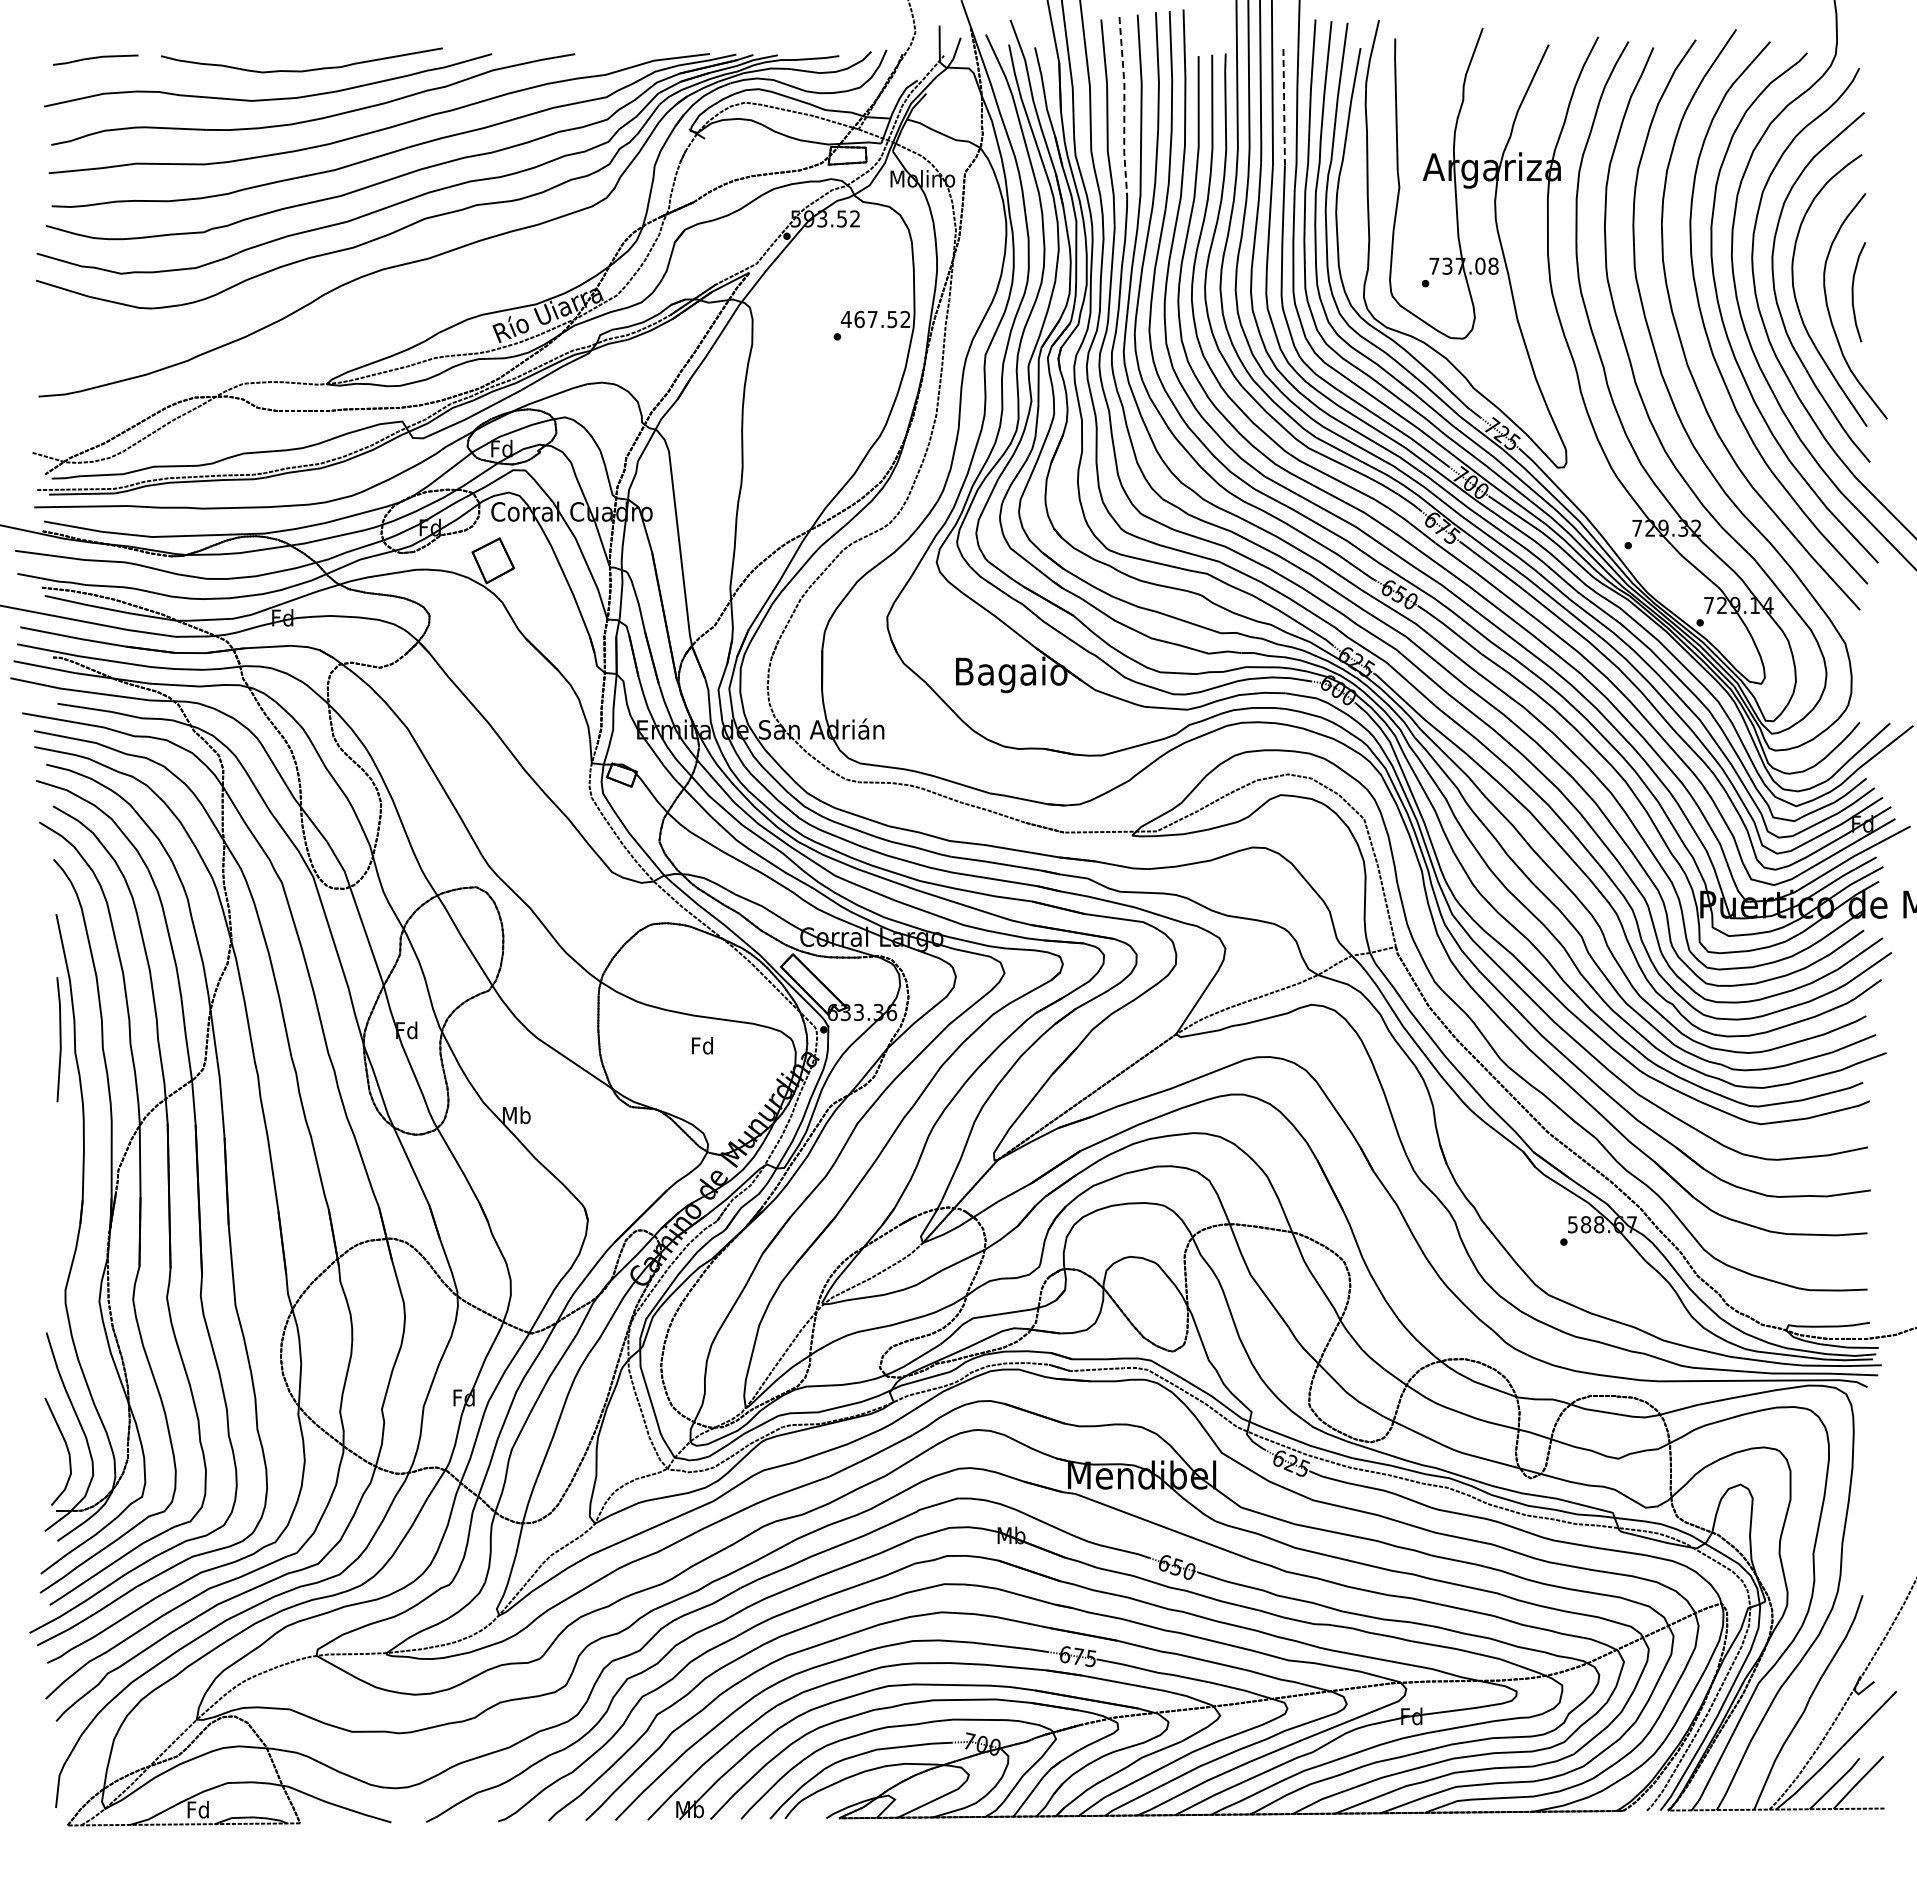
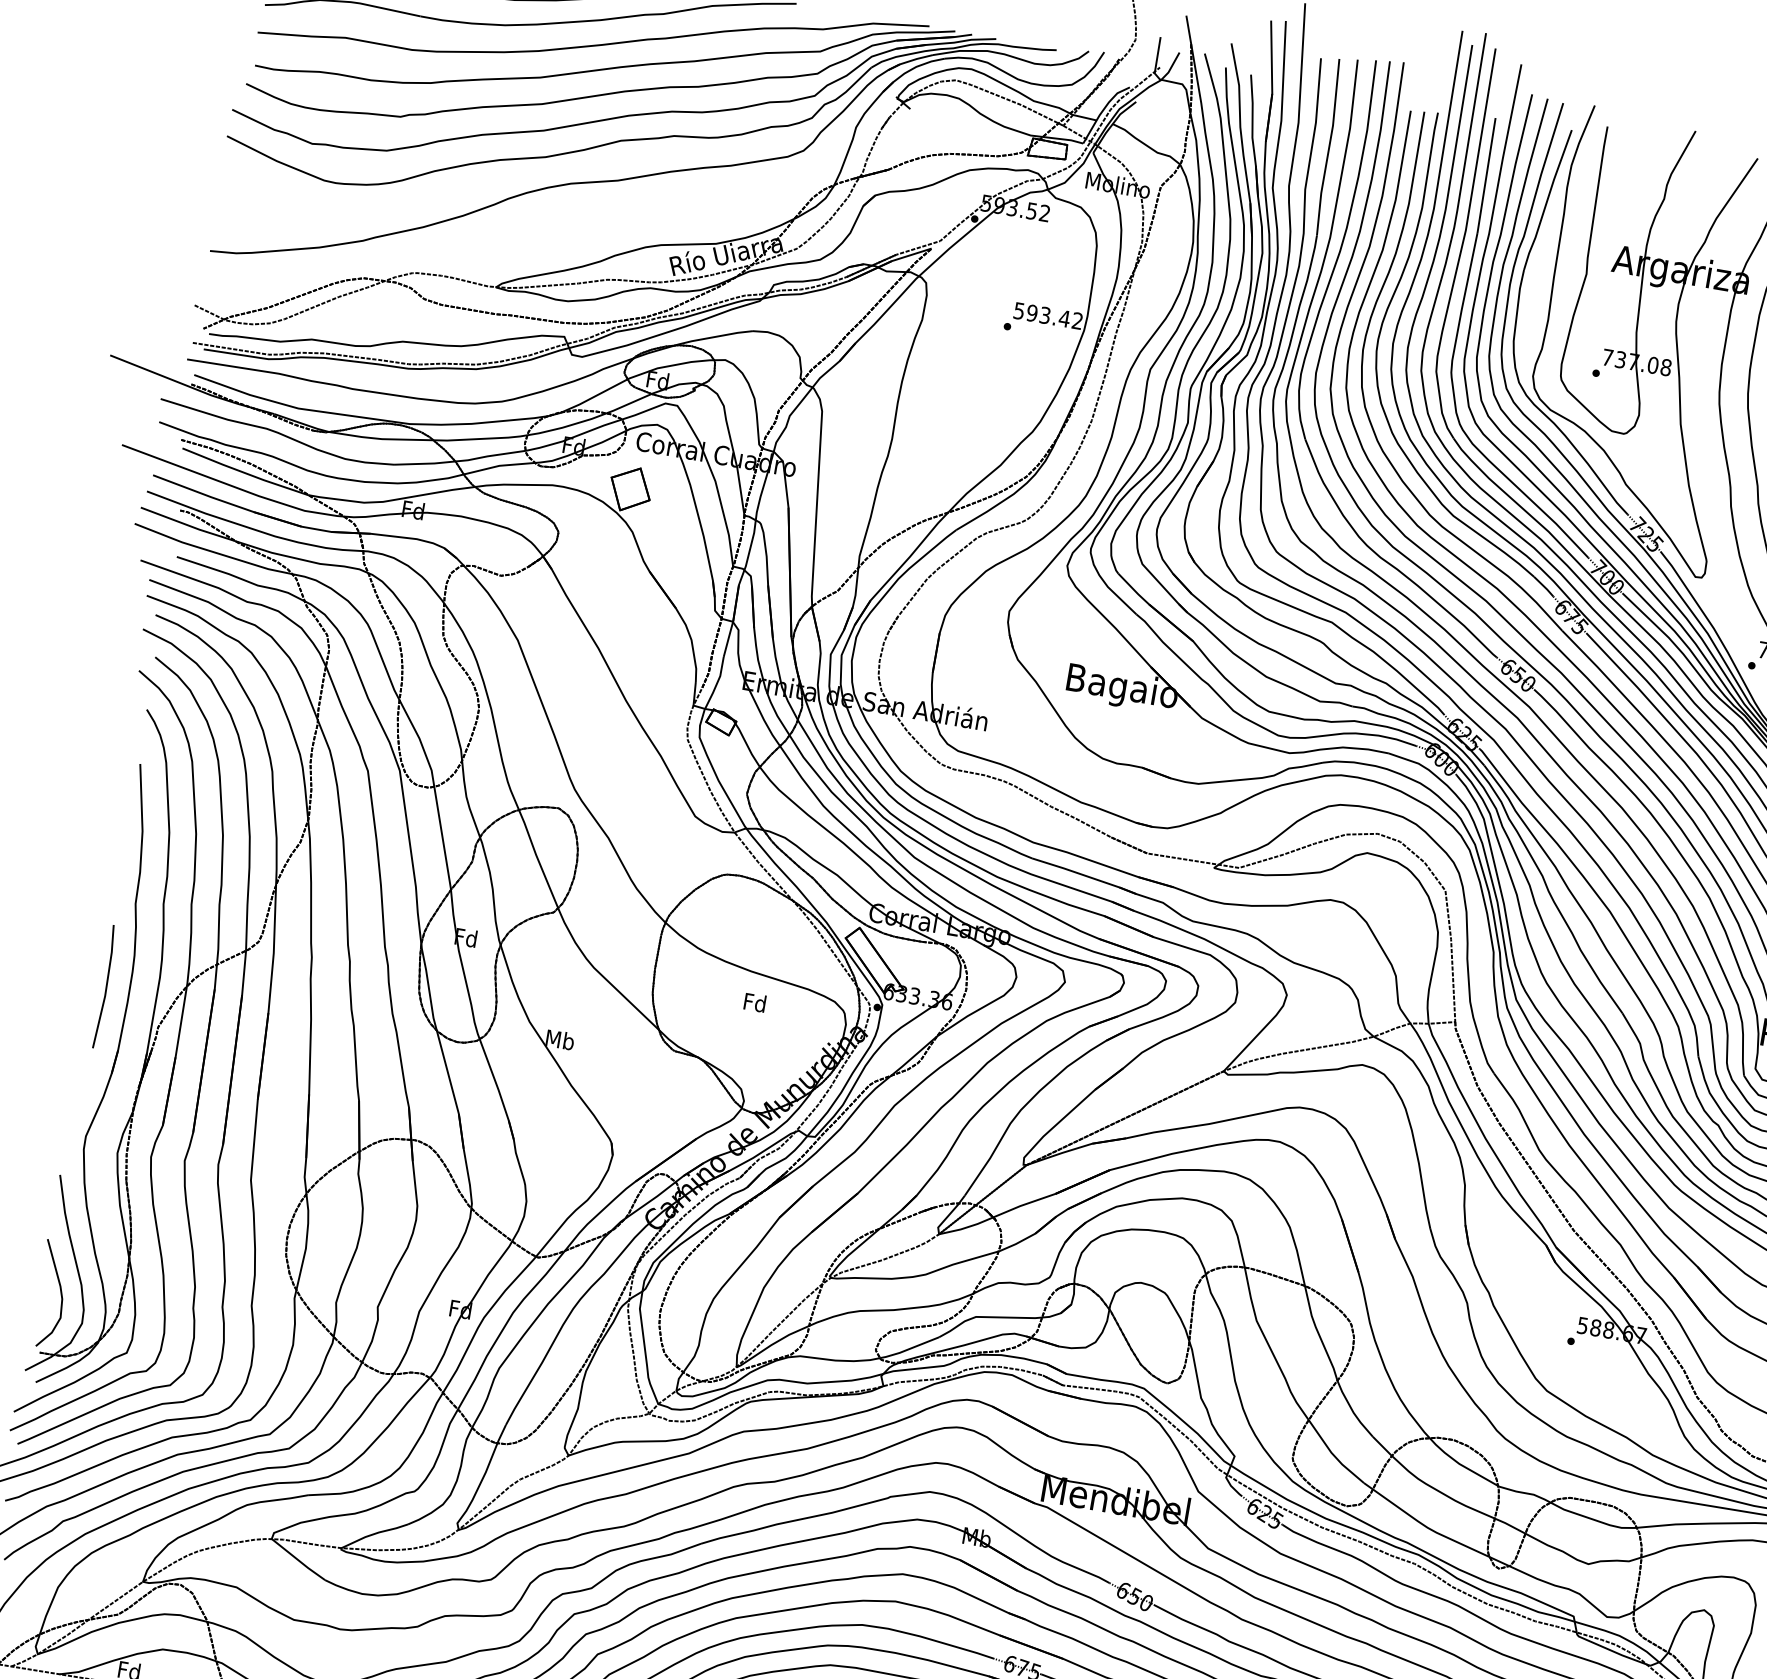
line: (1124, 105) -> (1329, 146), dashed -> solid
line: (1284, 107) -> (1486, 175), dashed -> solid
text: (869, 319) -> (1042, 314), 467.52 -> 593.42
line: (59, 1039) -> (105, 986), moved

